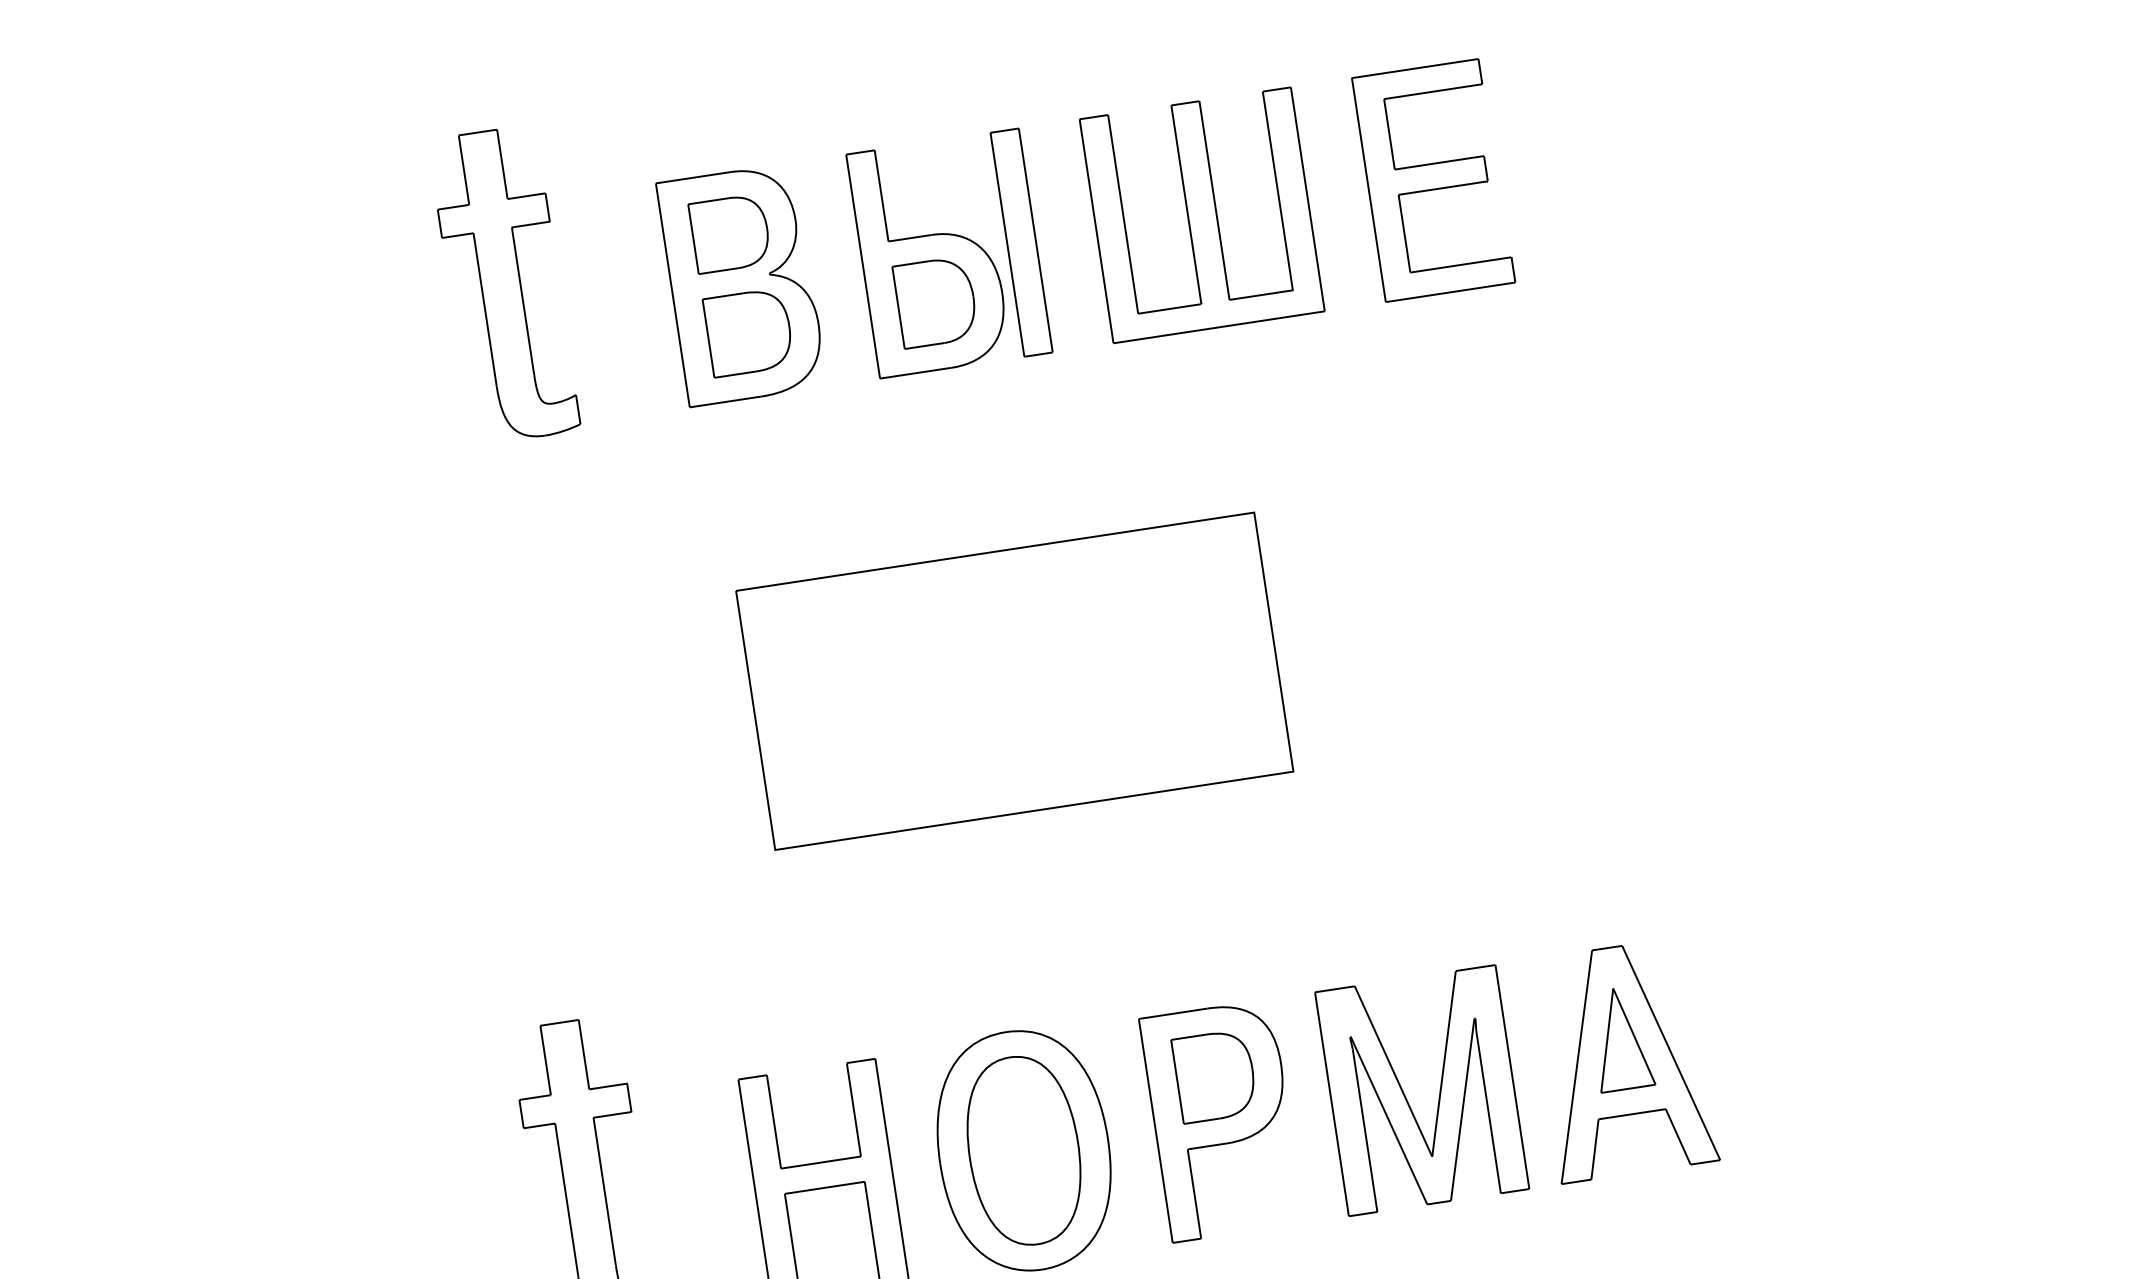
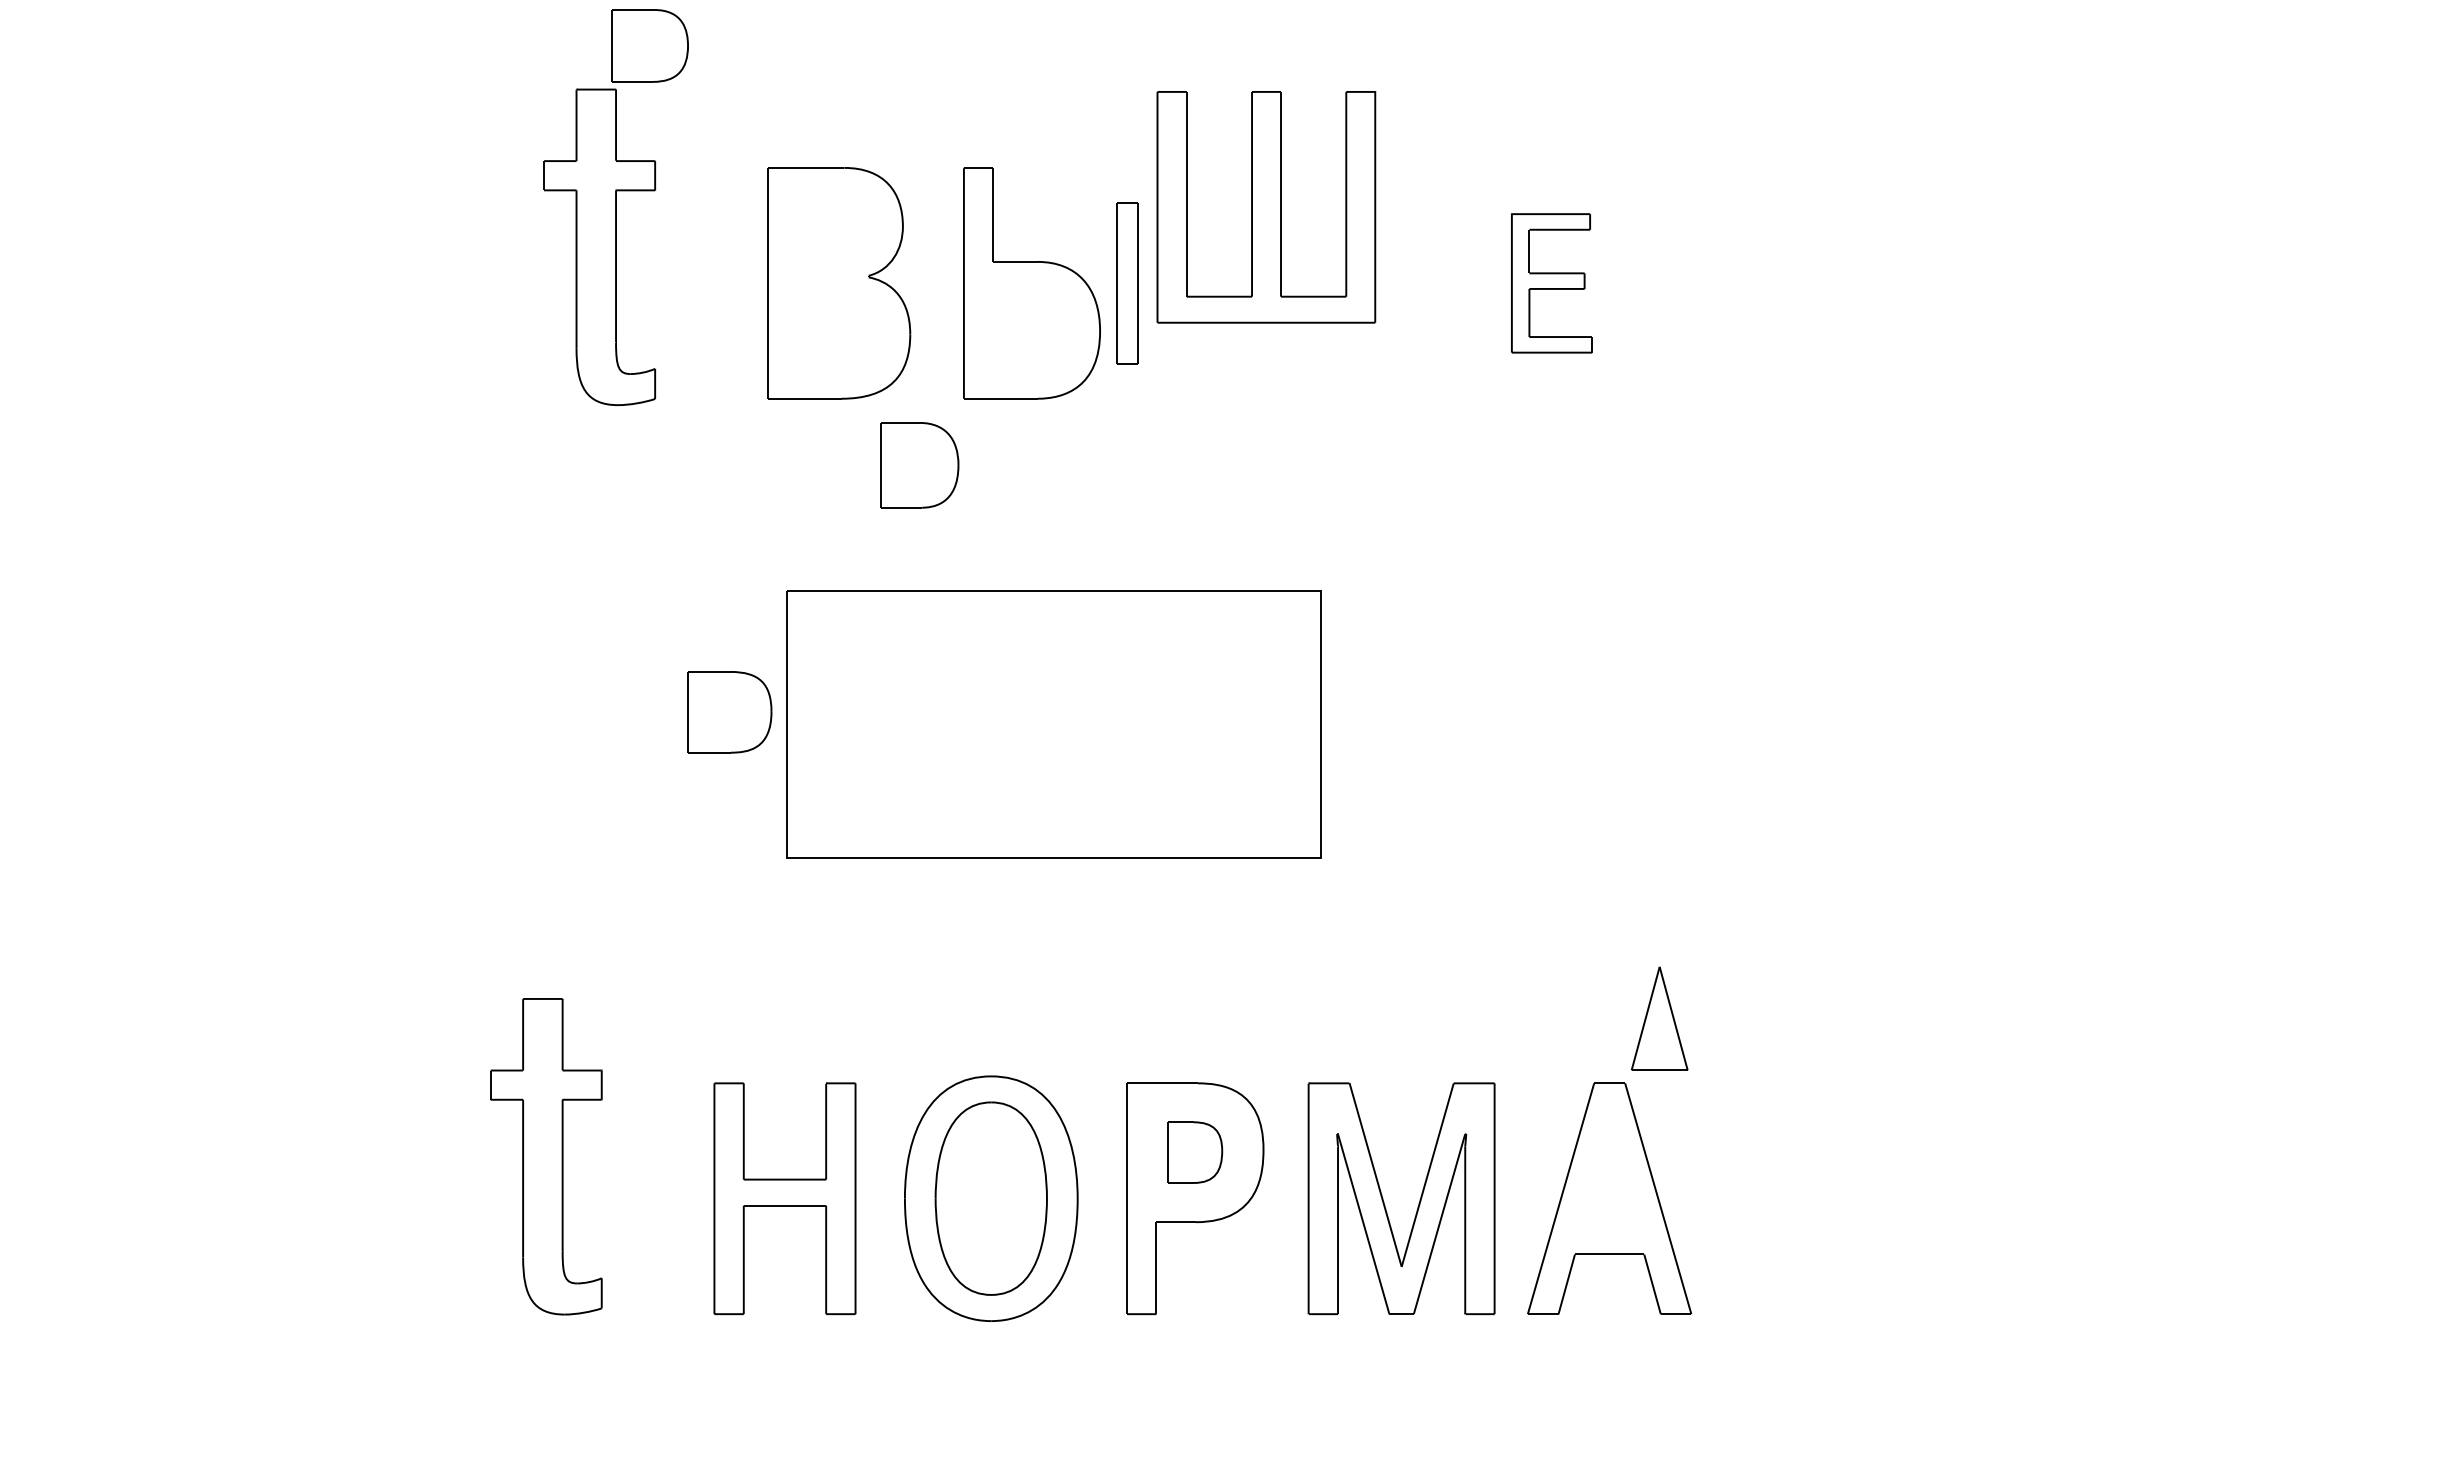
part: (1433, 180) -> (1551, 283), size x0.6
part: (1202, 215) -> (1266, 207), moved
part: (729, 233) -> (649, 45), moved
part: (1021, 242) -> (1127, 283), size x0.7
part: (935, 302) -> (919, 465), moved
part: (748, 332) -> (729, 712), moved
part: (1620, 1038) -> (1659, 1018), moved
part: (1214, 1076) -> (1194, 1152), size x0.7

